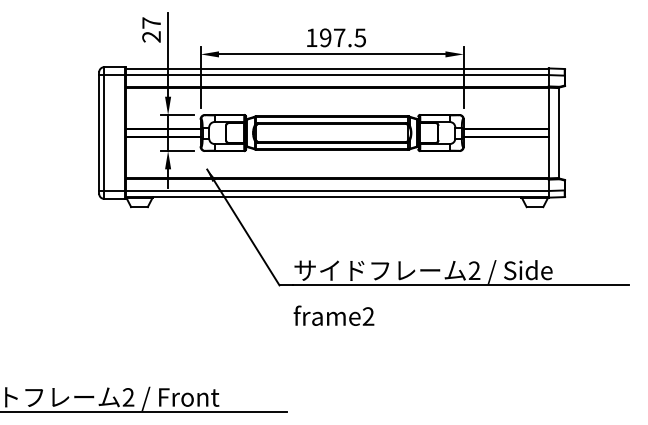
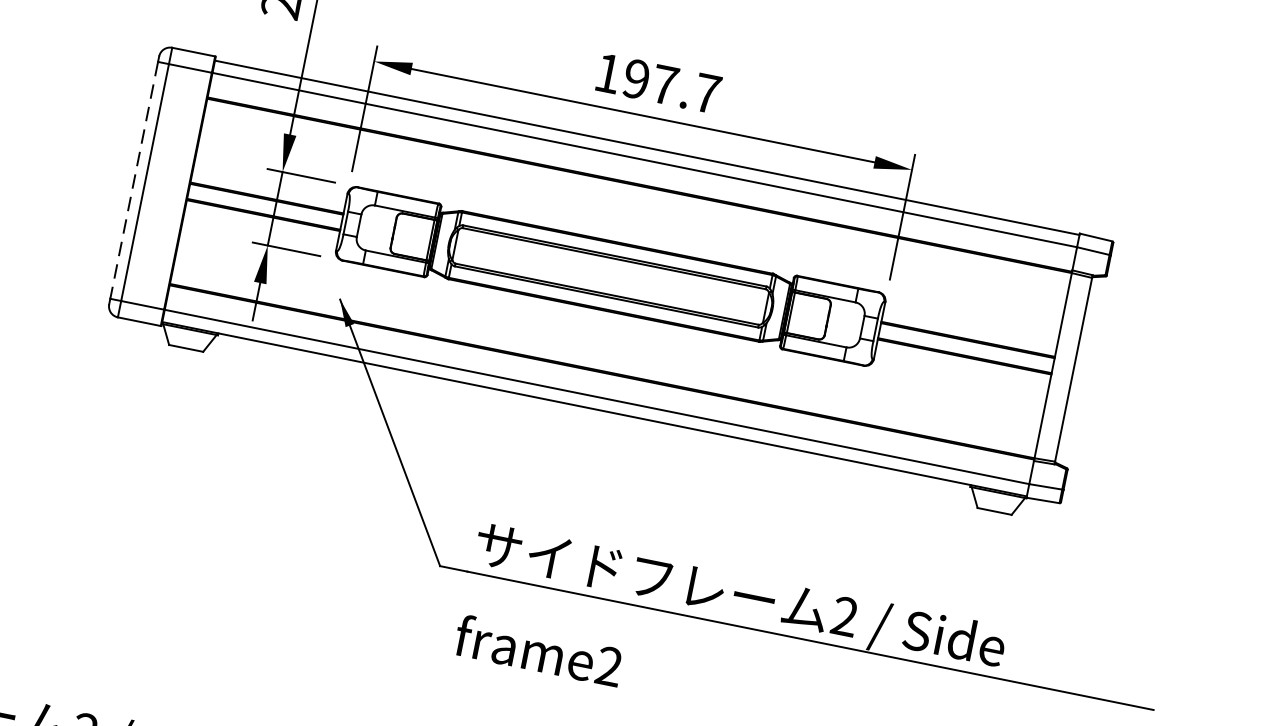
text: (360, 37) -> (707, 92), 197.5 -> 197.7
line: (99, 133) -> (134, 181), solid -> dashed

